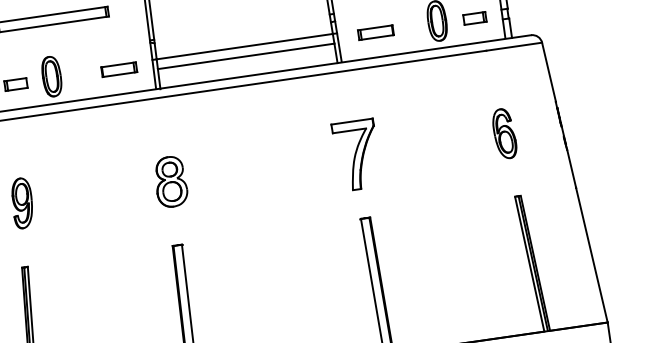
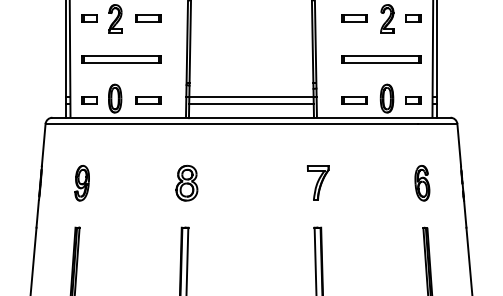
part: (375, 32) -> (354, 100), moved
part: (119, 69) -> (148, 100), moved
part: (357, 153) -> (318, 182), size x0.71

